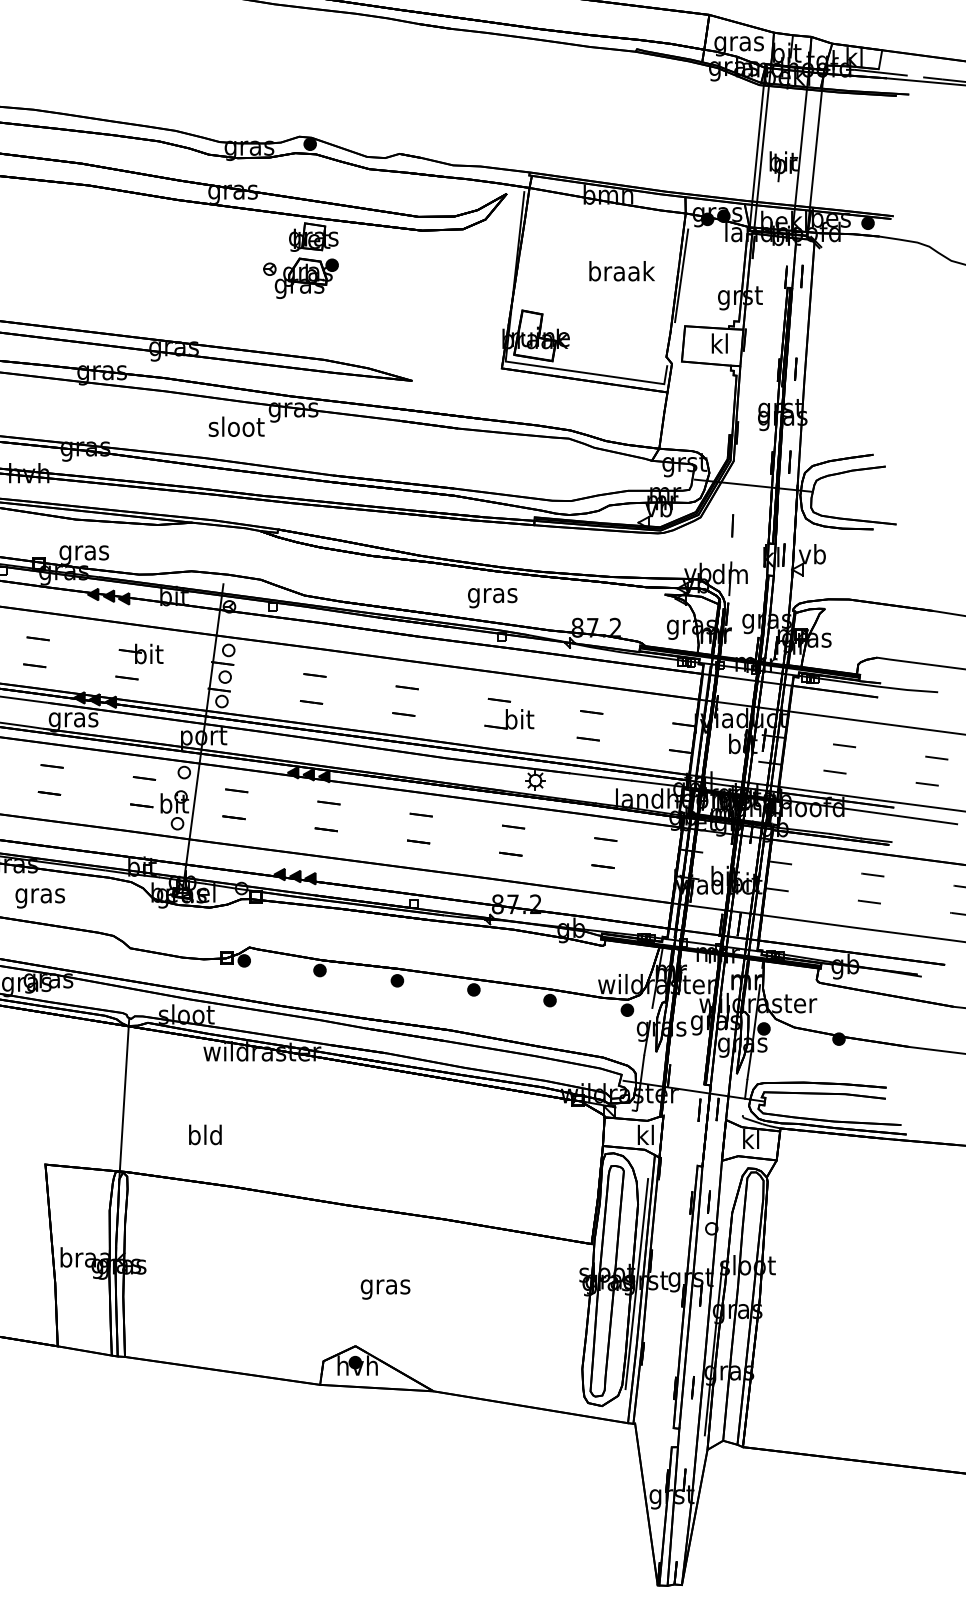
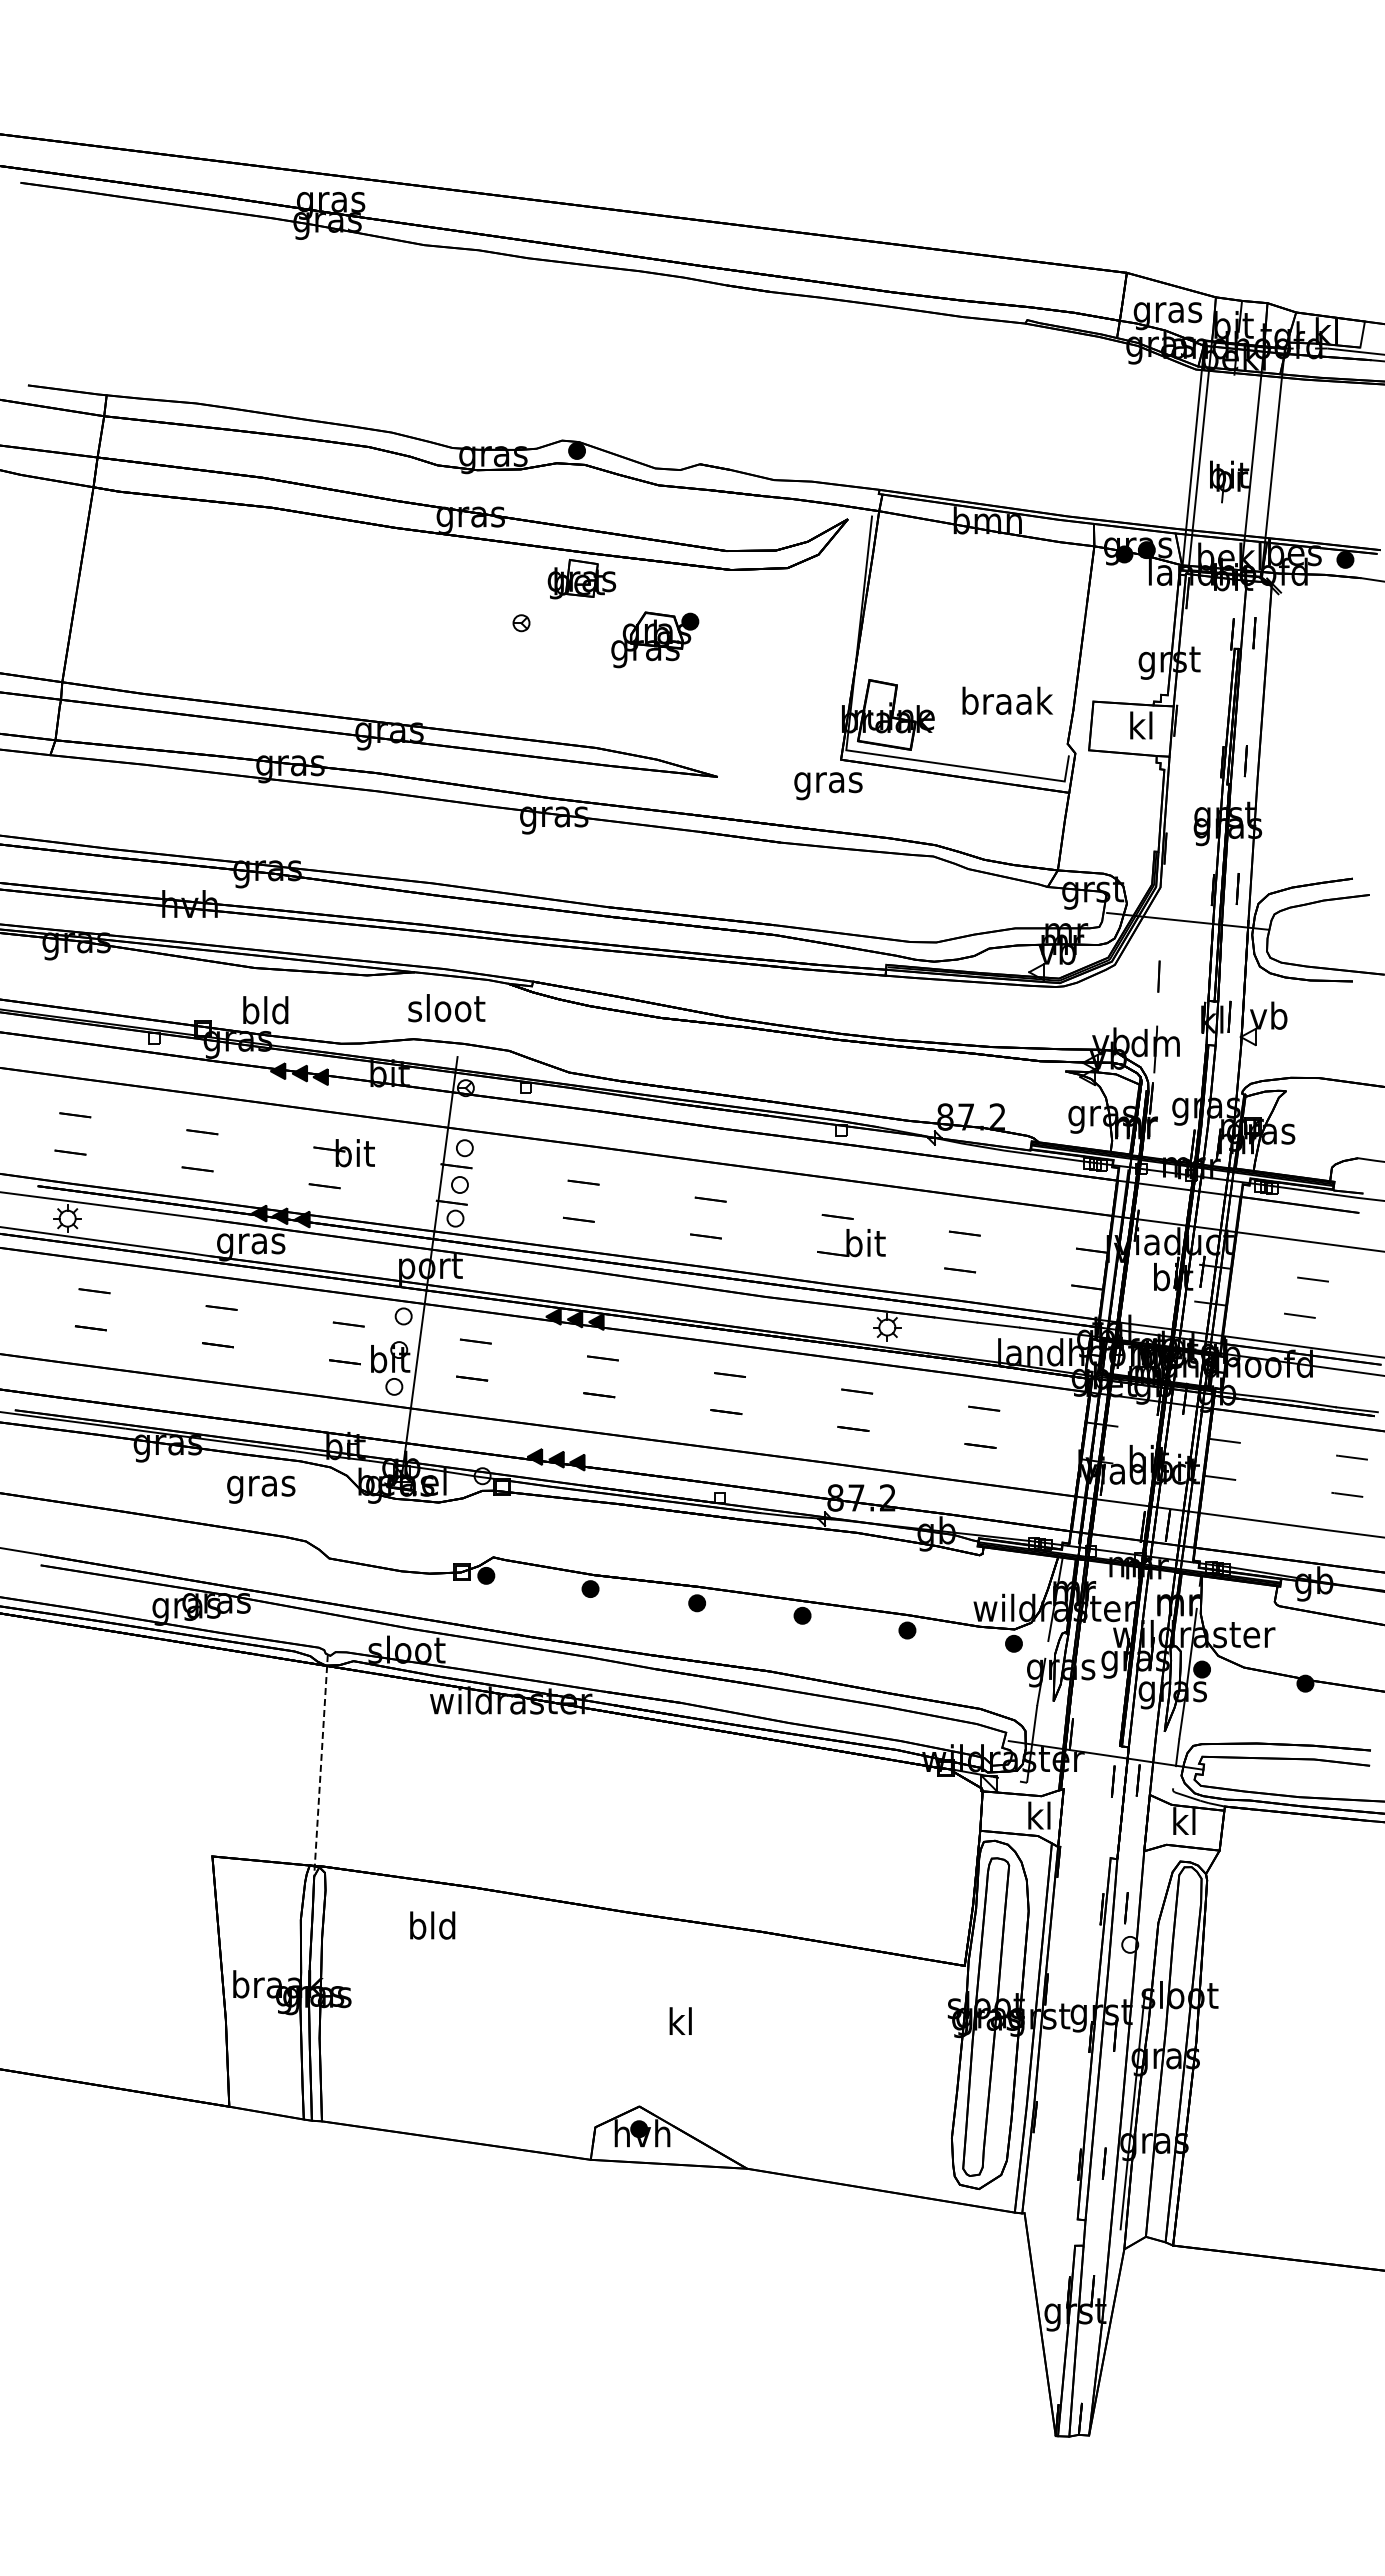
text: (621, 270) -> (1007, 700), moved
line: (681, 275) -> (1088, 631), removed
part: (306, 278) -> (655, 639), moved
text: (236, 427) -> (446, 1008), moved
text: (84, 552) -> (265, 1013), gras -> bld
text: (492, 598) -> (828, 786), moved
text: (40, 898) -> (261, 1489), moved
line: (124, 1098) -> (321, 1765), solid -> dashed
text: (205, 1134) -> (432, 1925), moved
line: (636, 1283) -> (1026, 2020), removed
text: (385, 1286) -> (680, 2024), gras -> kl

